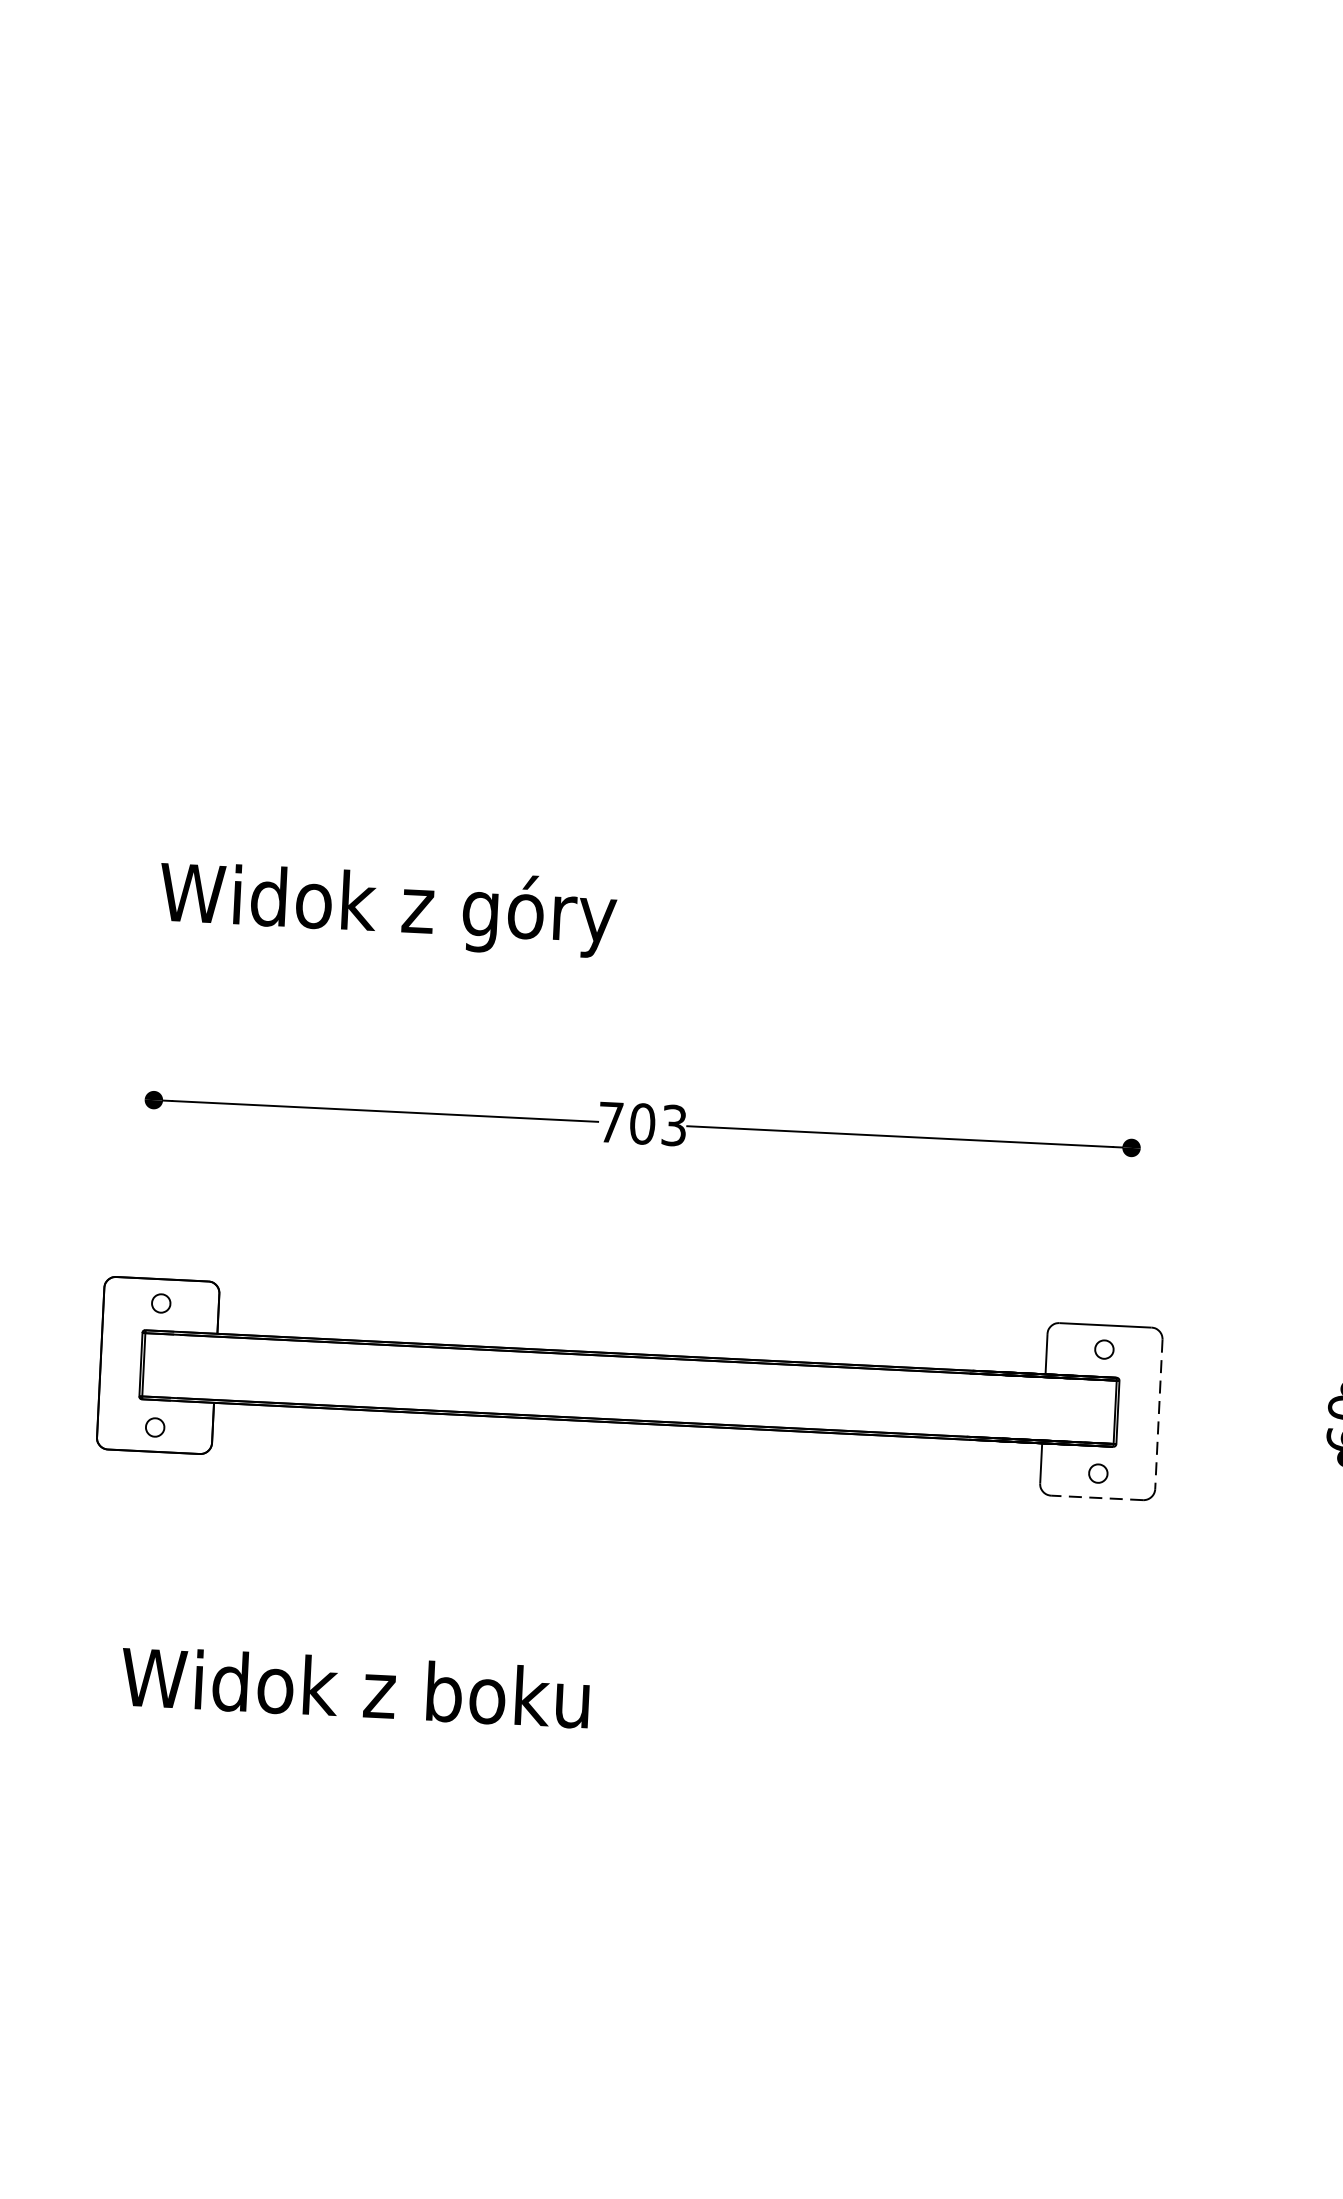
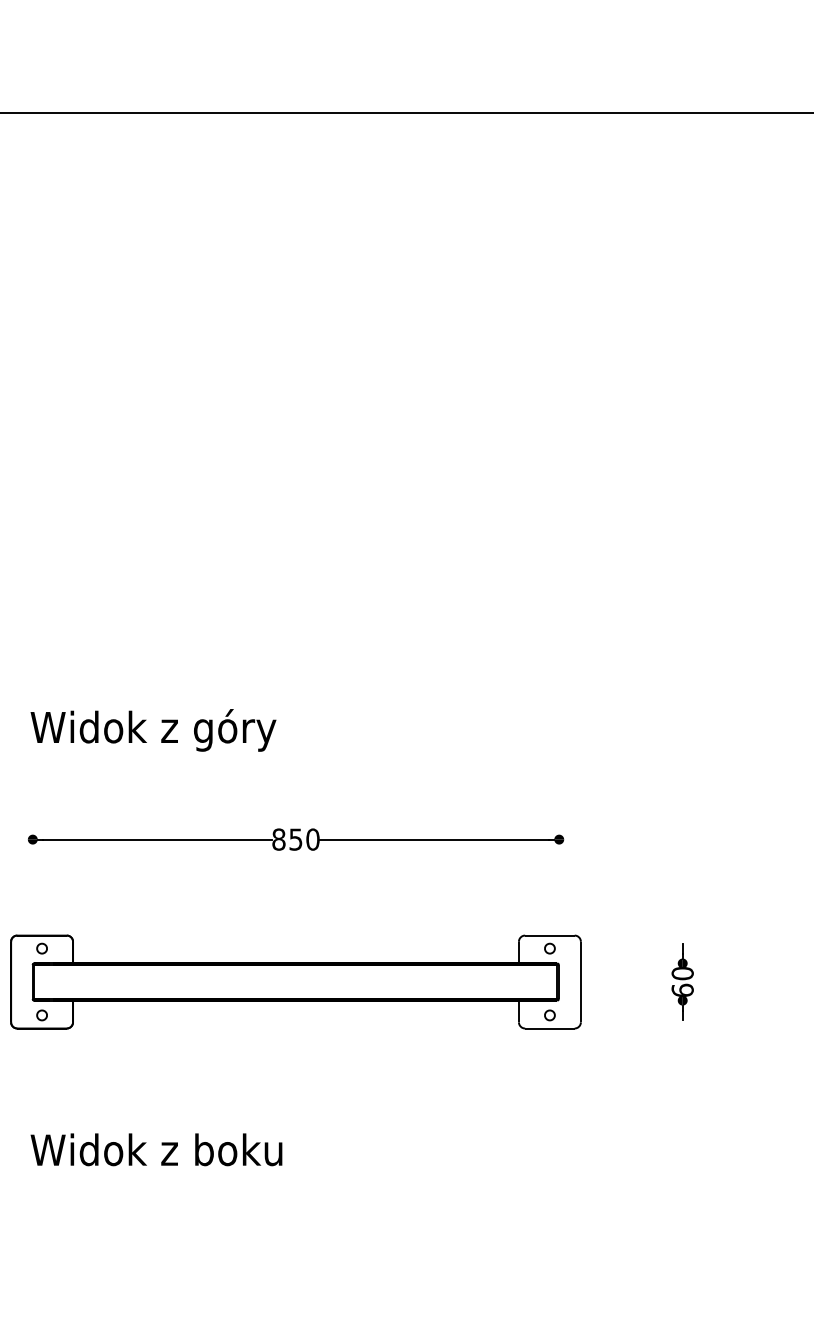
text: (641, 1123) -> (295, 839), 703 -> 850
line: (1158, 1415) -> (580, 982), dashed -> solid
line: (1096, 1497) -> (549, 1028), dashed -> solid

